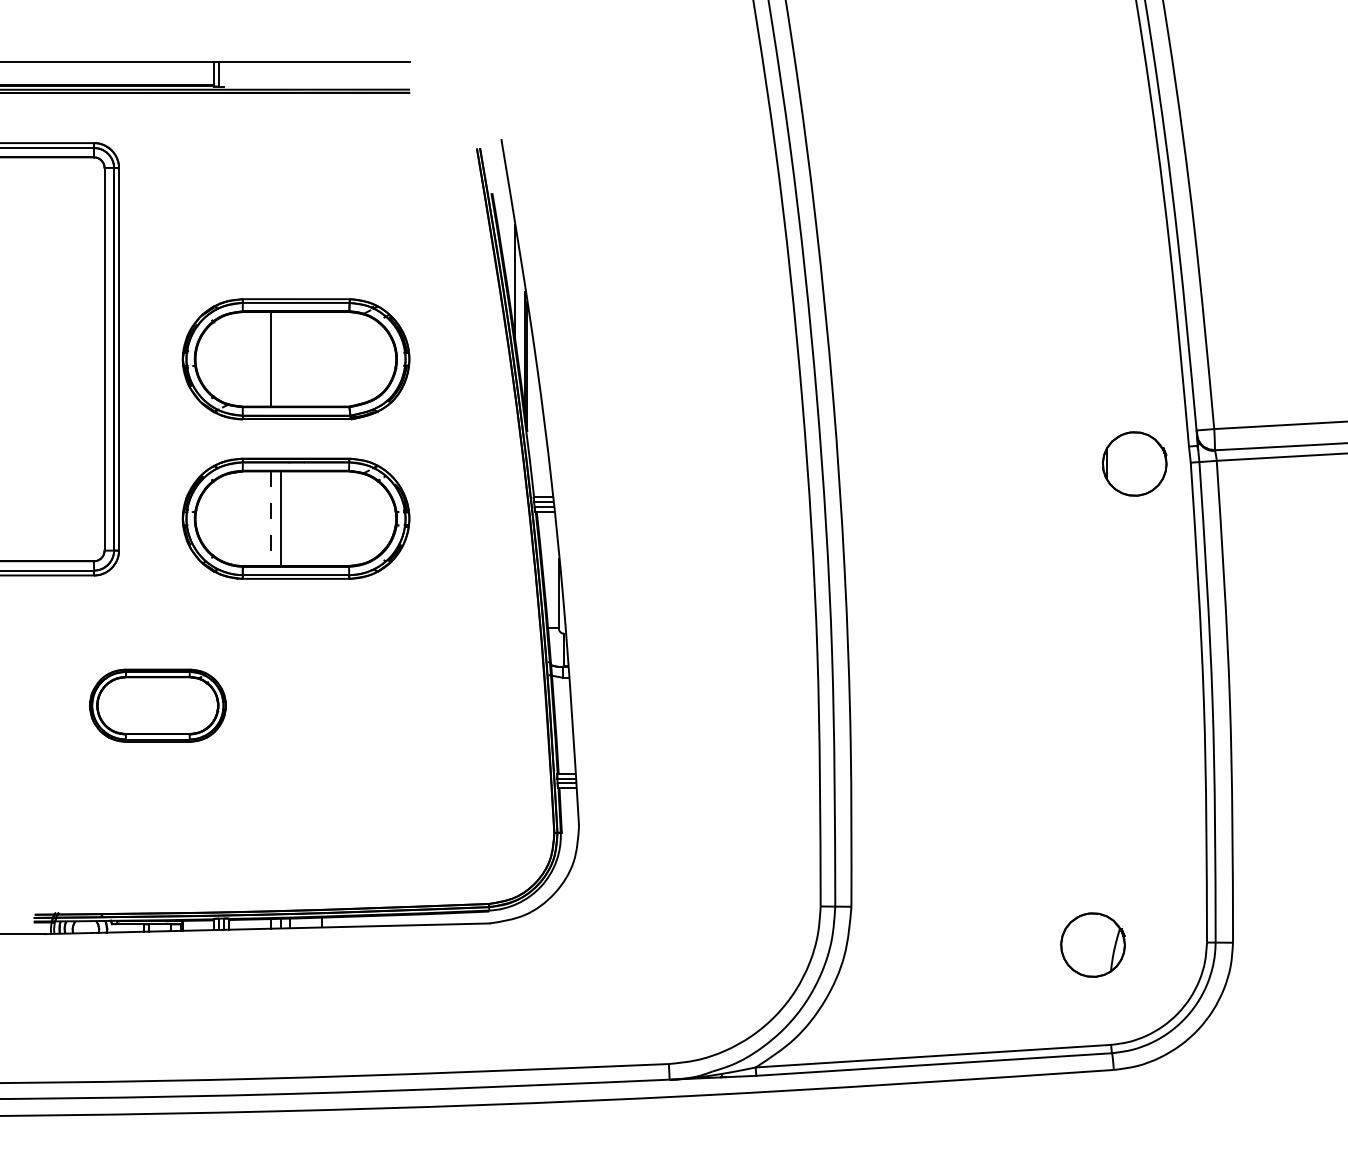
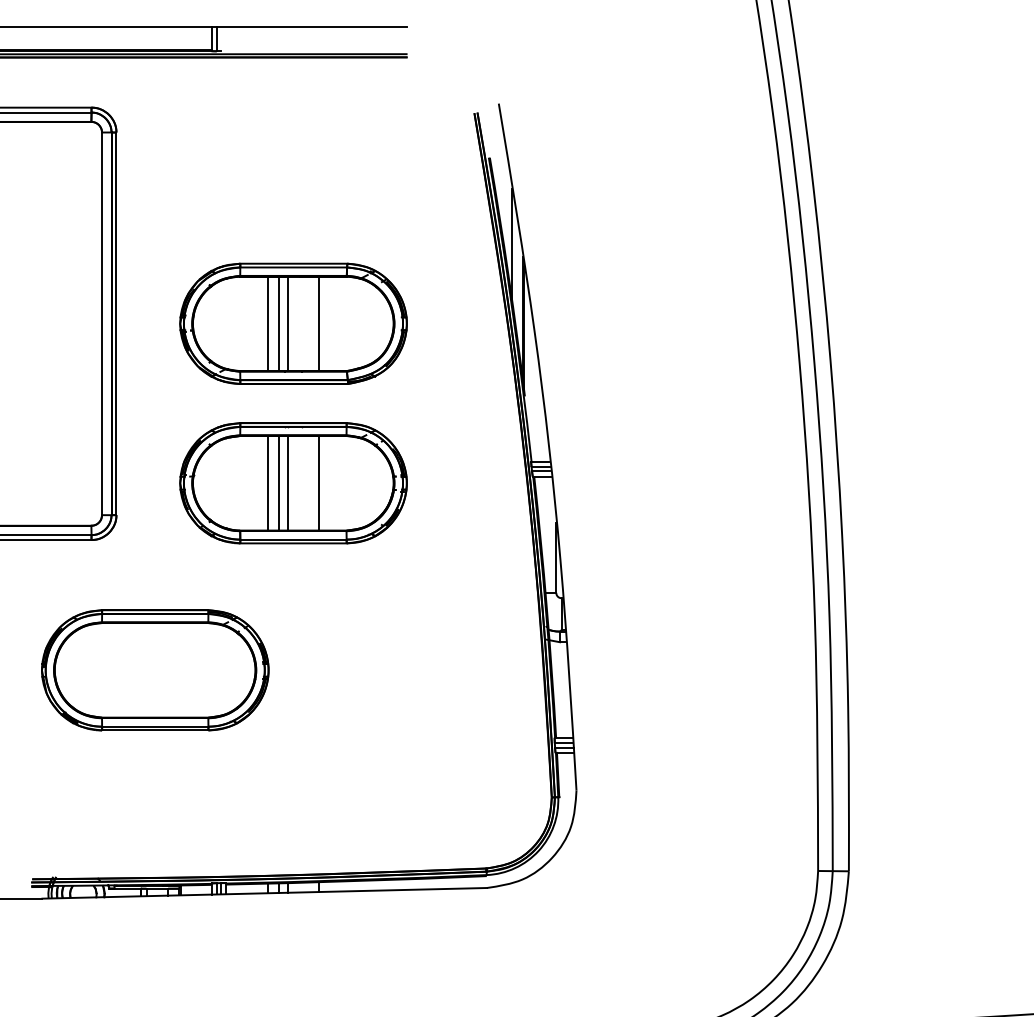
line: (281, 359) -> (278, 324), added
line: (290, 359) -> (287, 324), added
line: (322, 359) -> (319, 324), added
line: (290, 518) -> (287, 483), added
line: (322, 518) -> (319, 483), added
line: (270, 519) -> (267, 484), dashed -> solid
part: (157, 705) -> (154, 670), size x1.67

